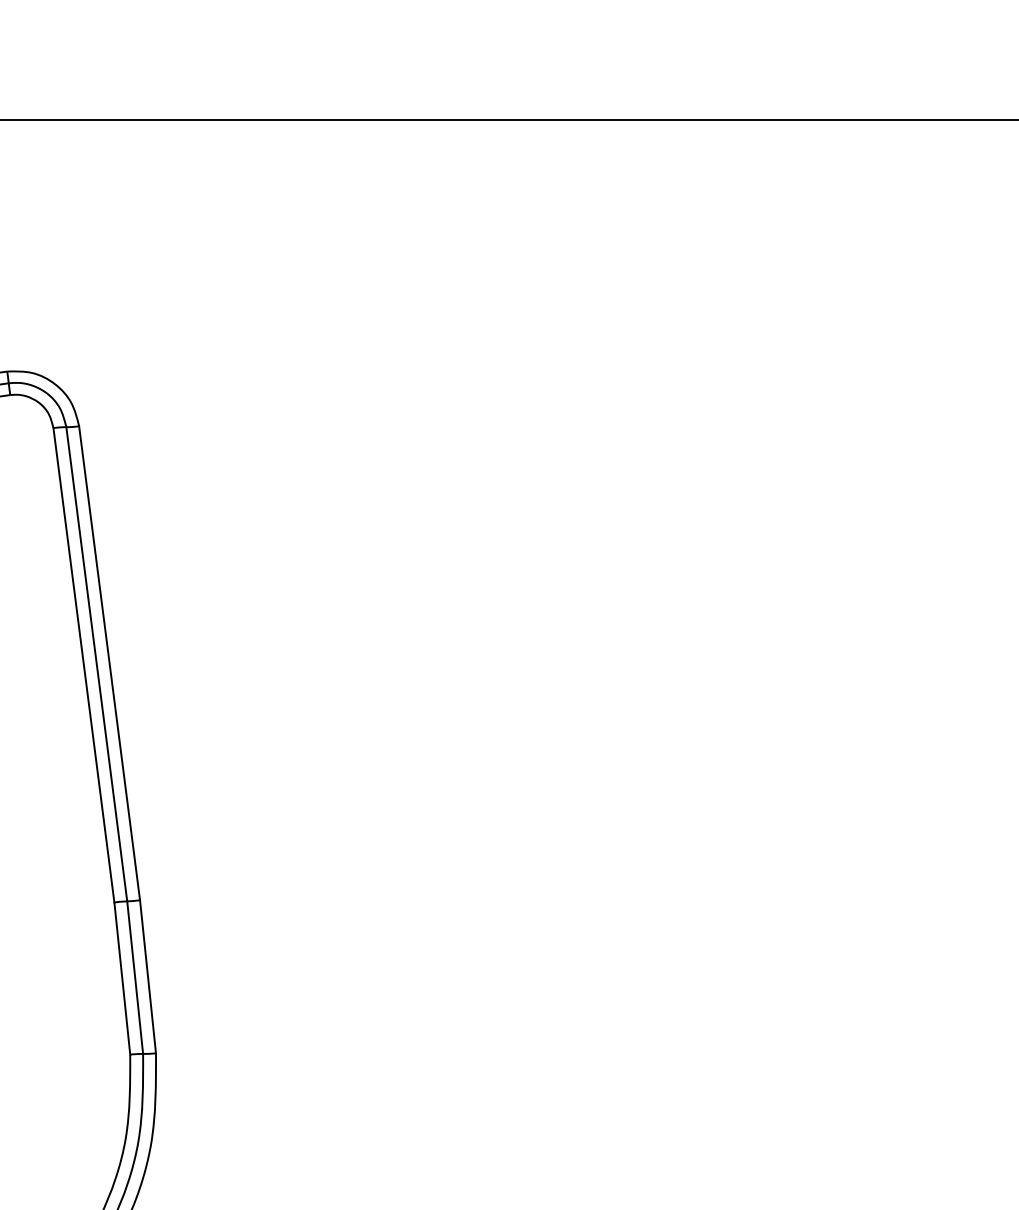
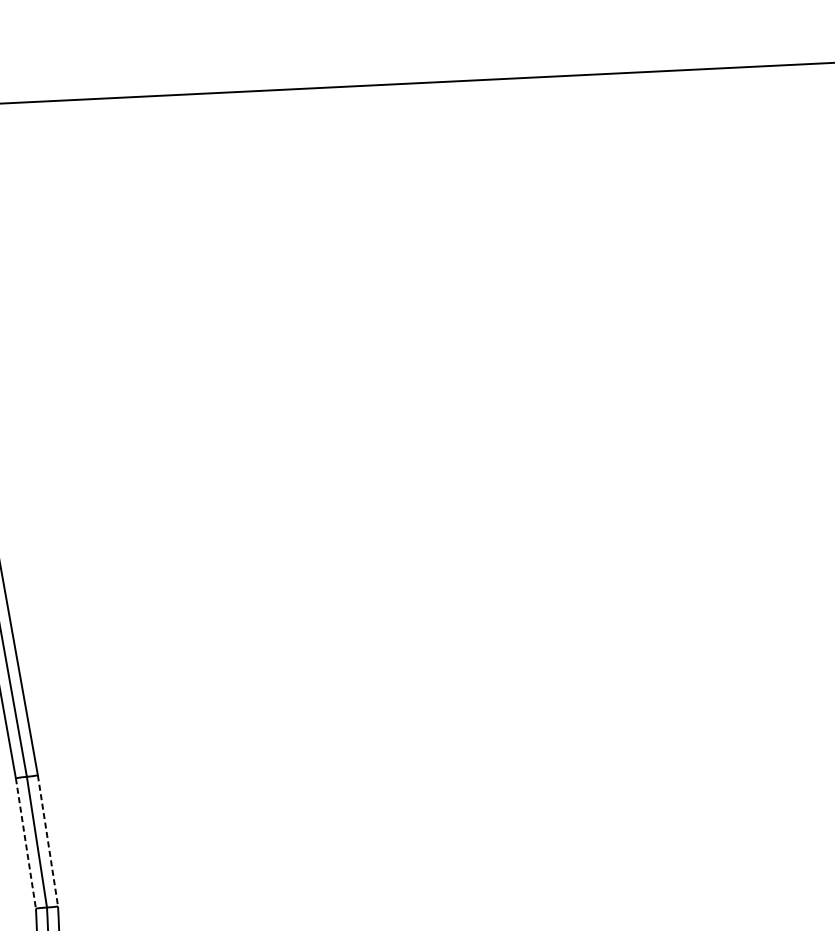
line: (148, 976) -> (48, 840), solid -> dashed
line: (122, 979) -> (26, 844), solid -> dashed

